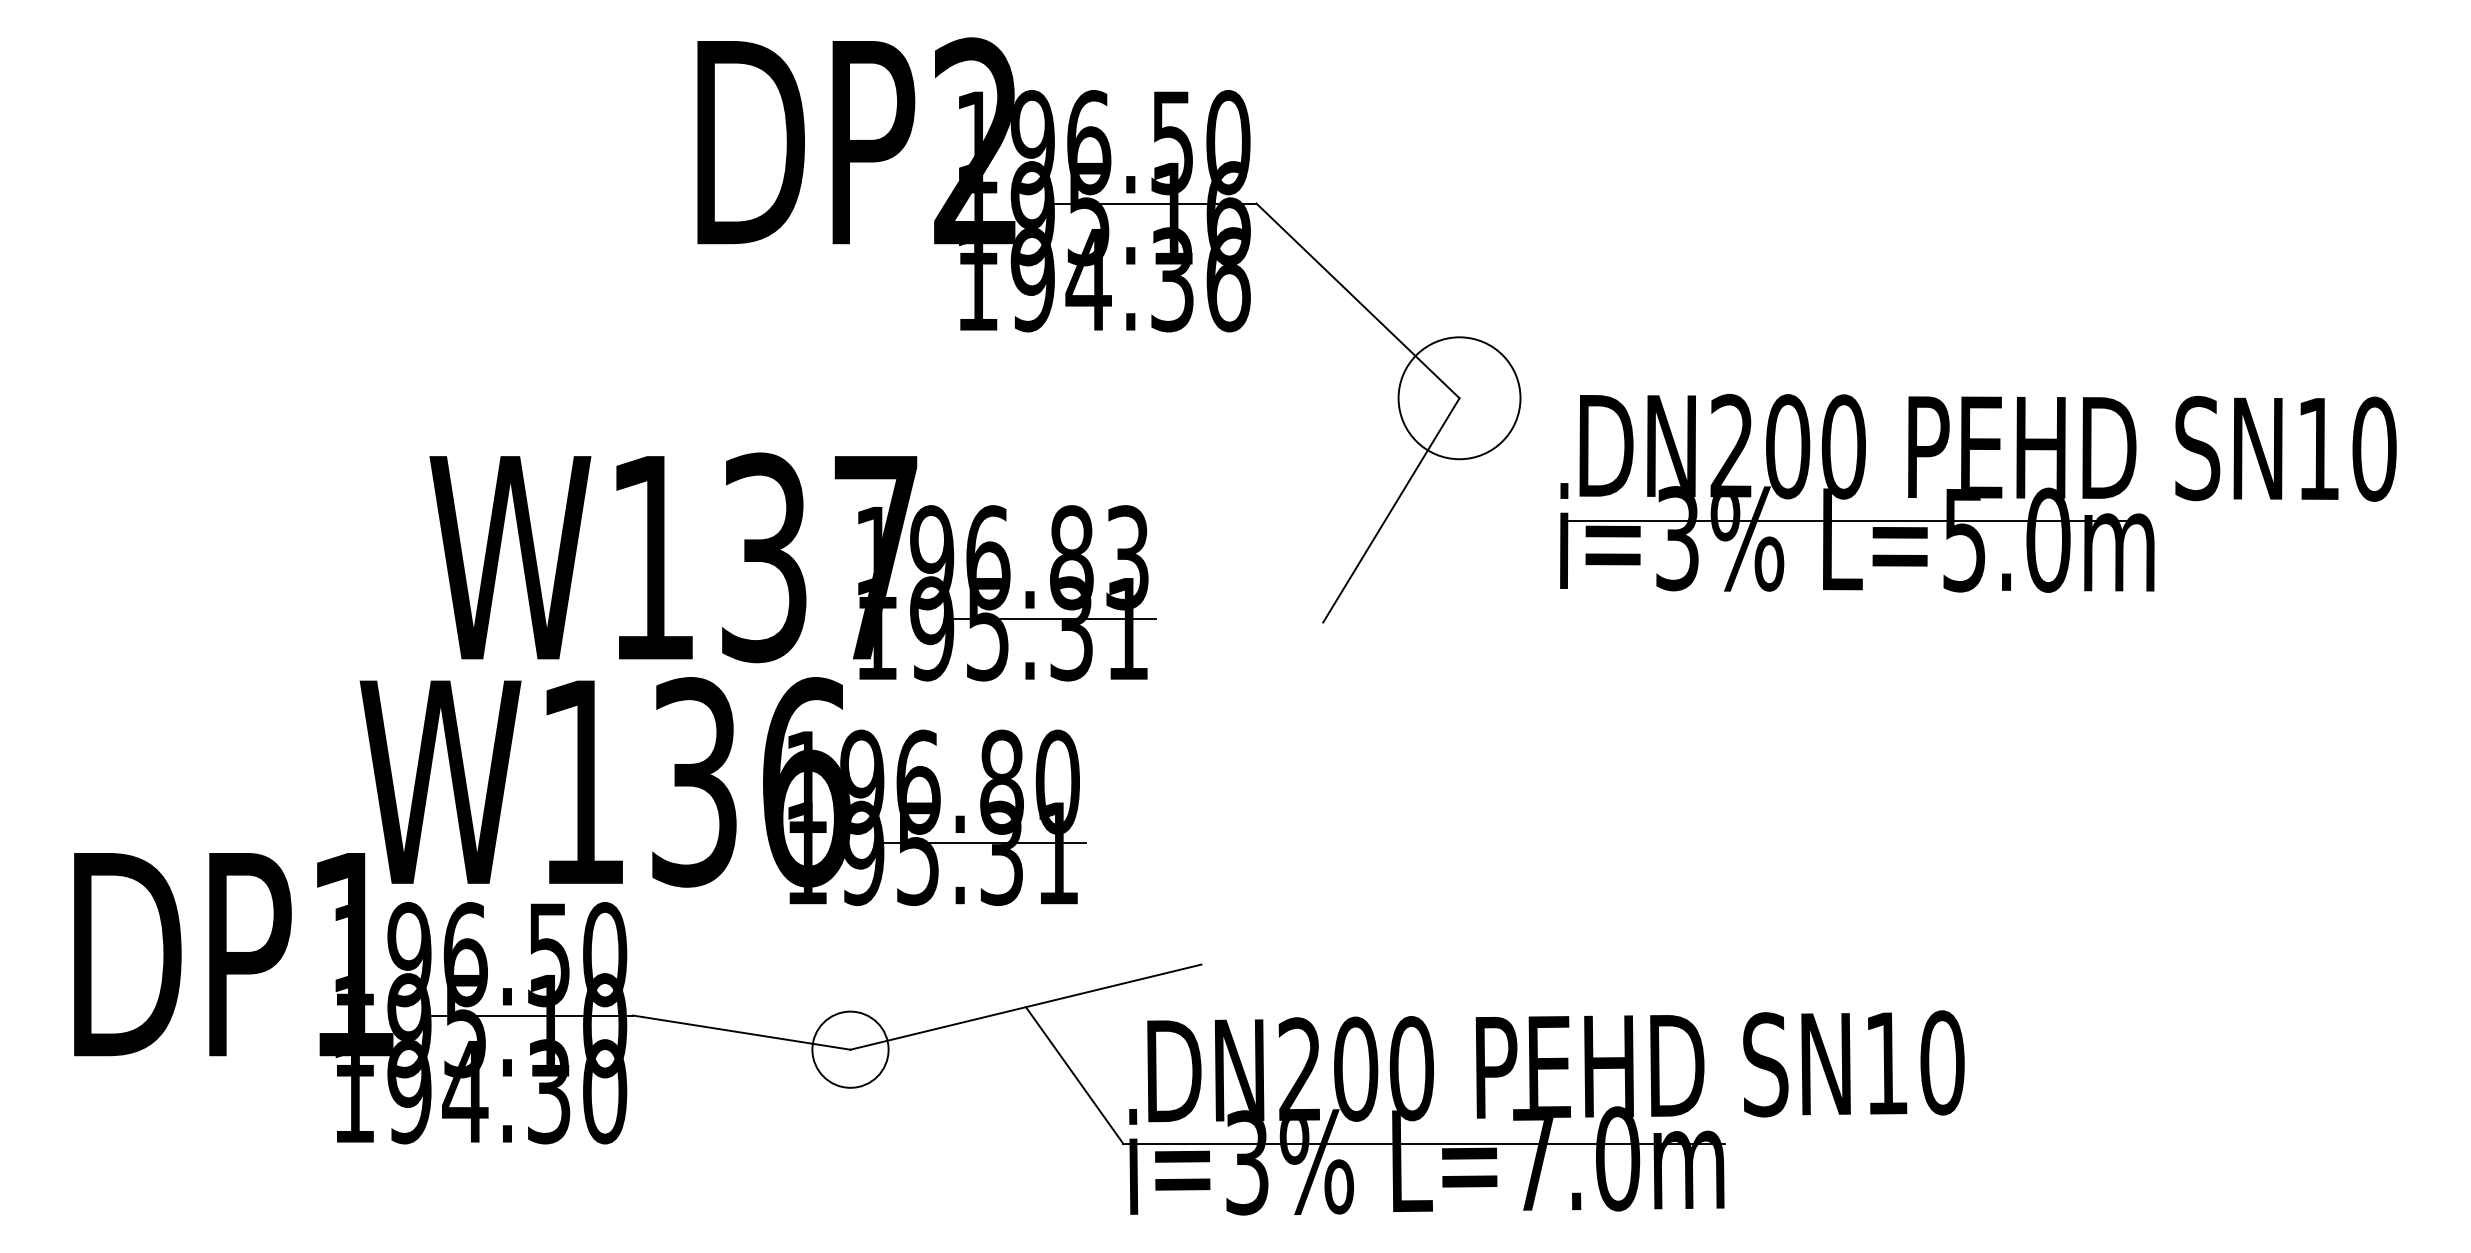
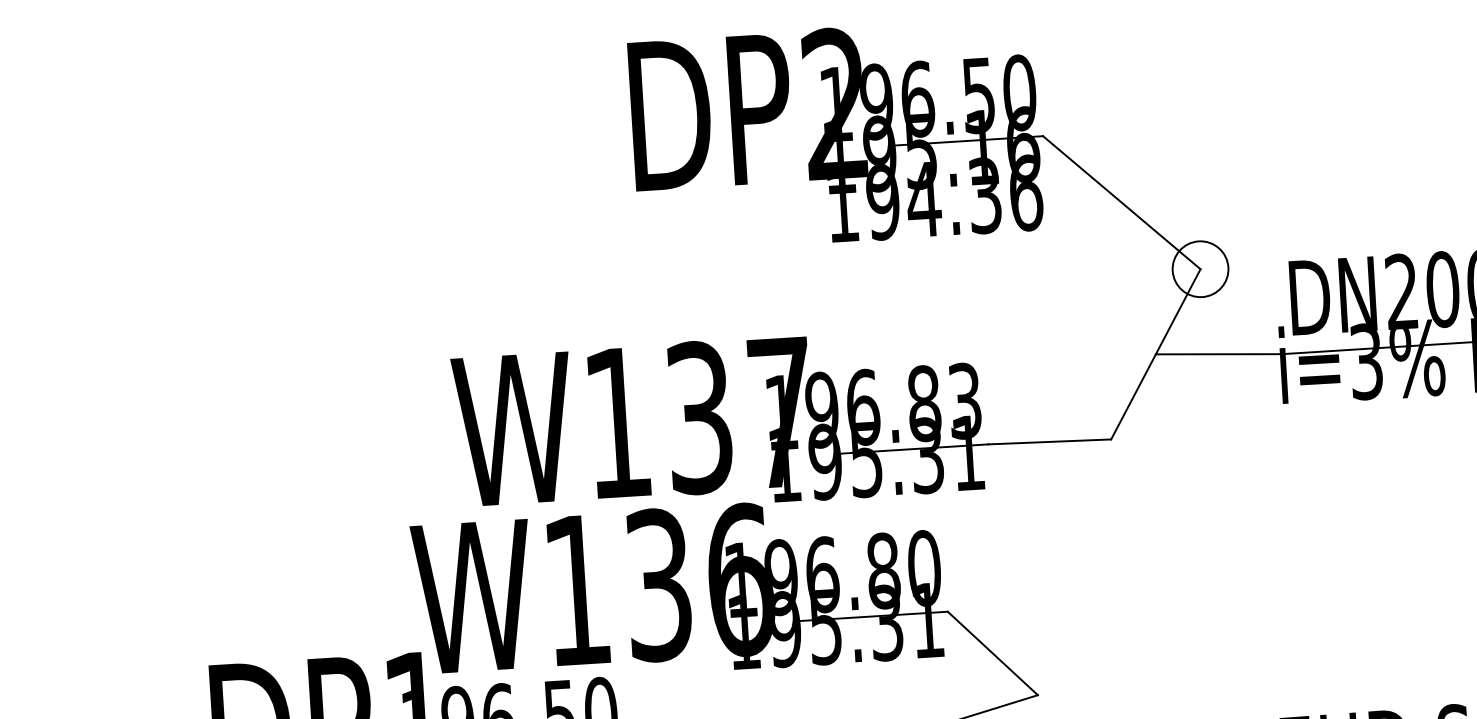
circle: (1459, 398) -> (1200, 269), size x0.62
line: (1477, 515) -> (1219, 354), added
line: (1239, 620) -> (1049, 441), added
line: (1143, 903) -> (992, 653), added

